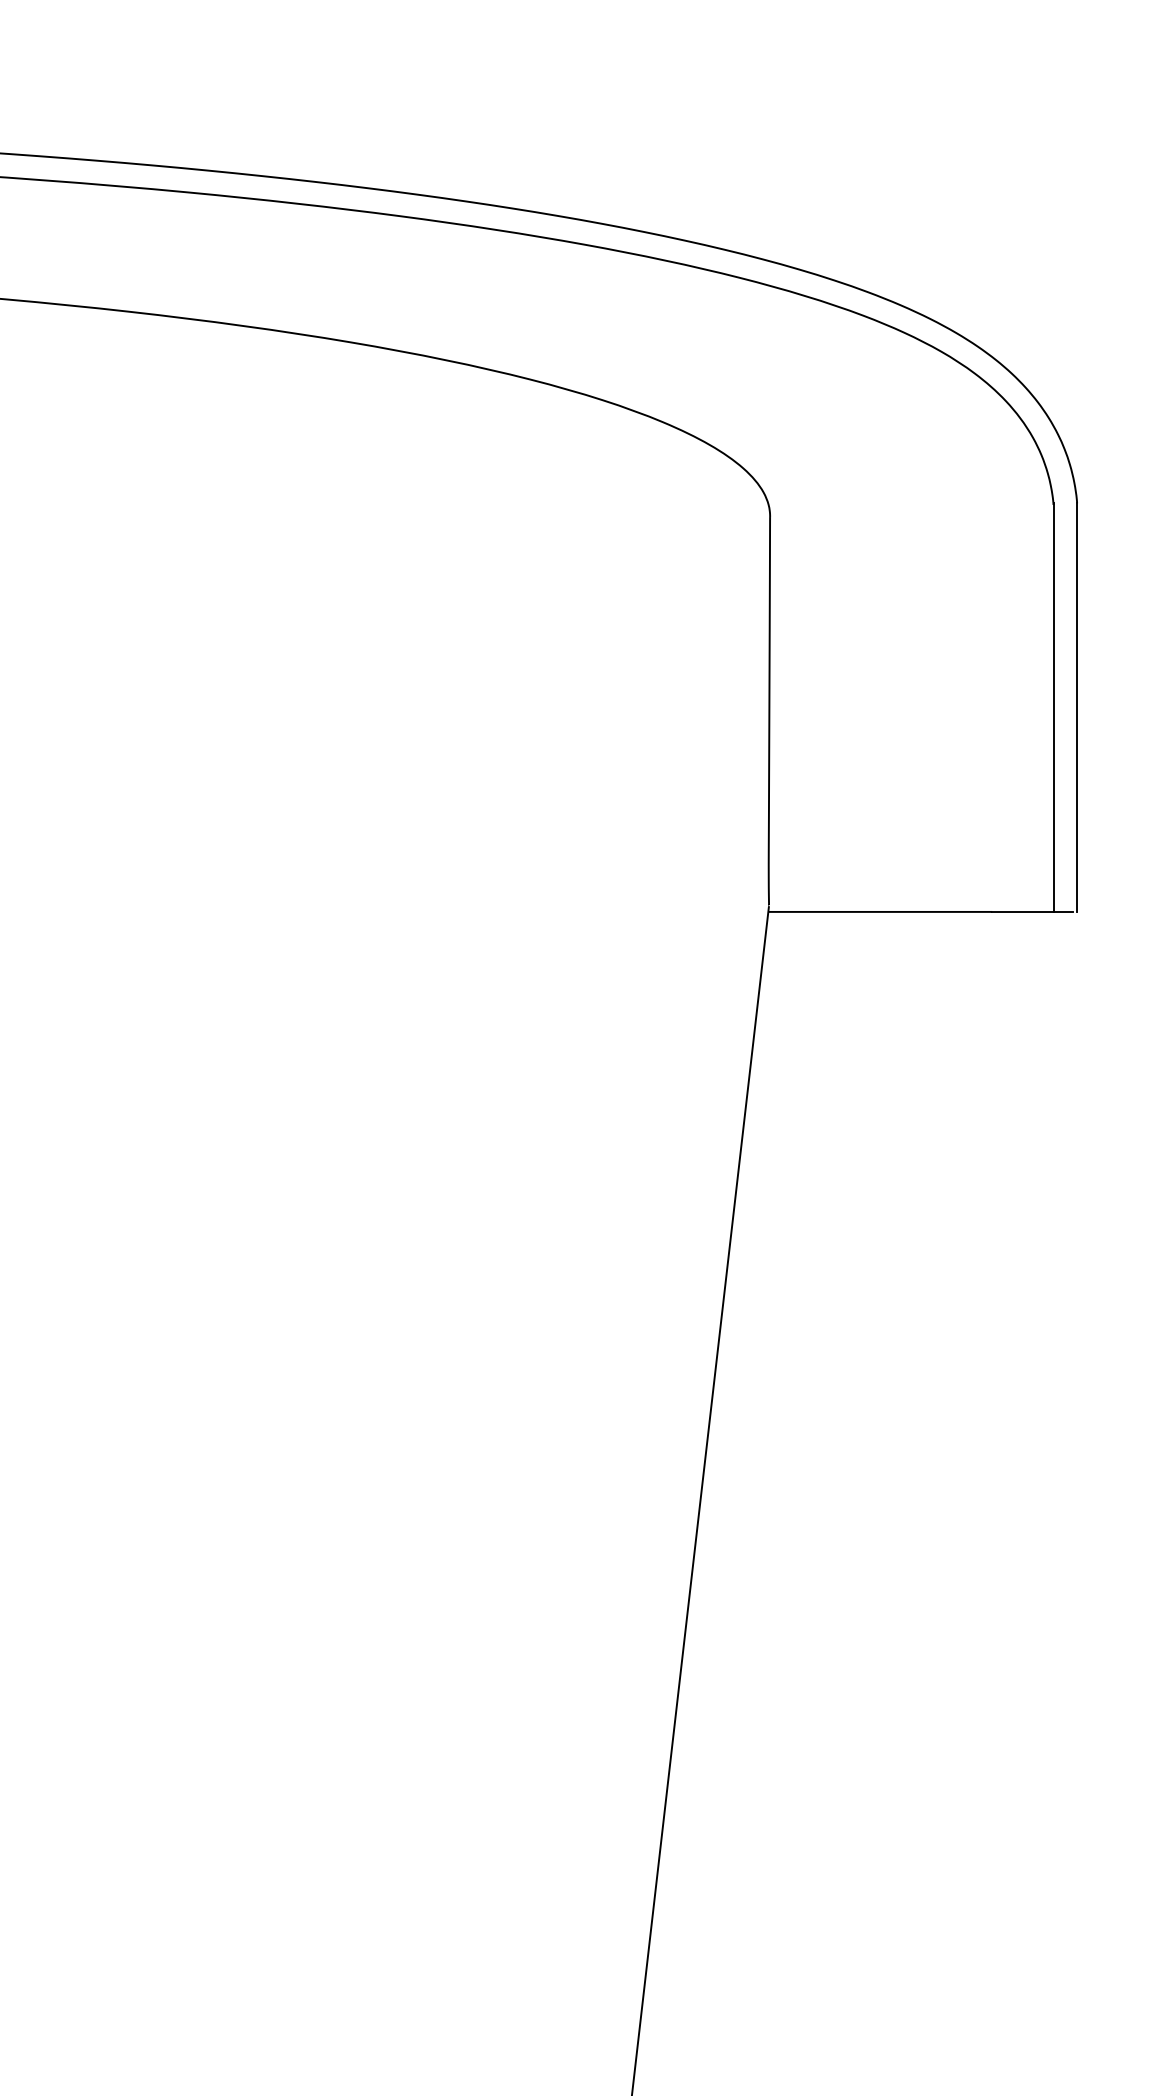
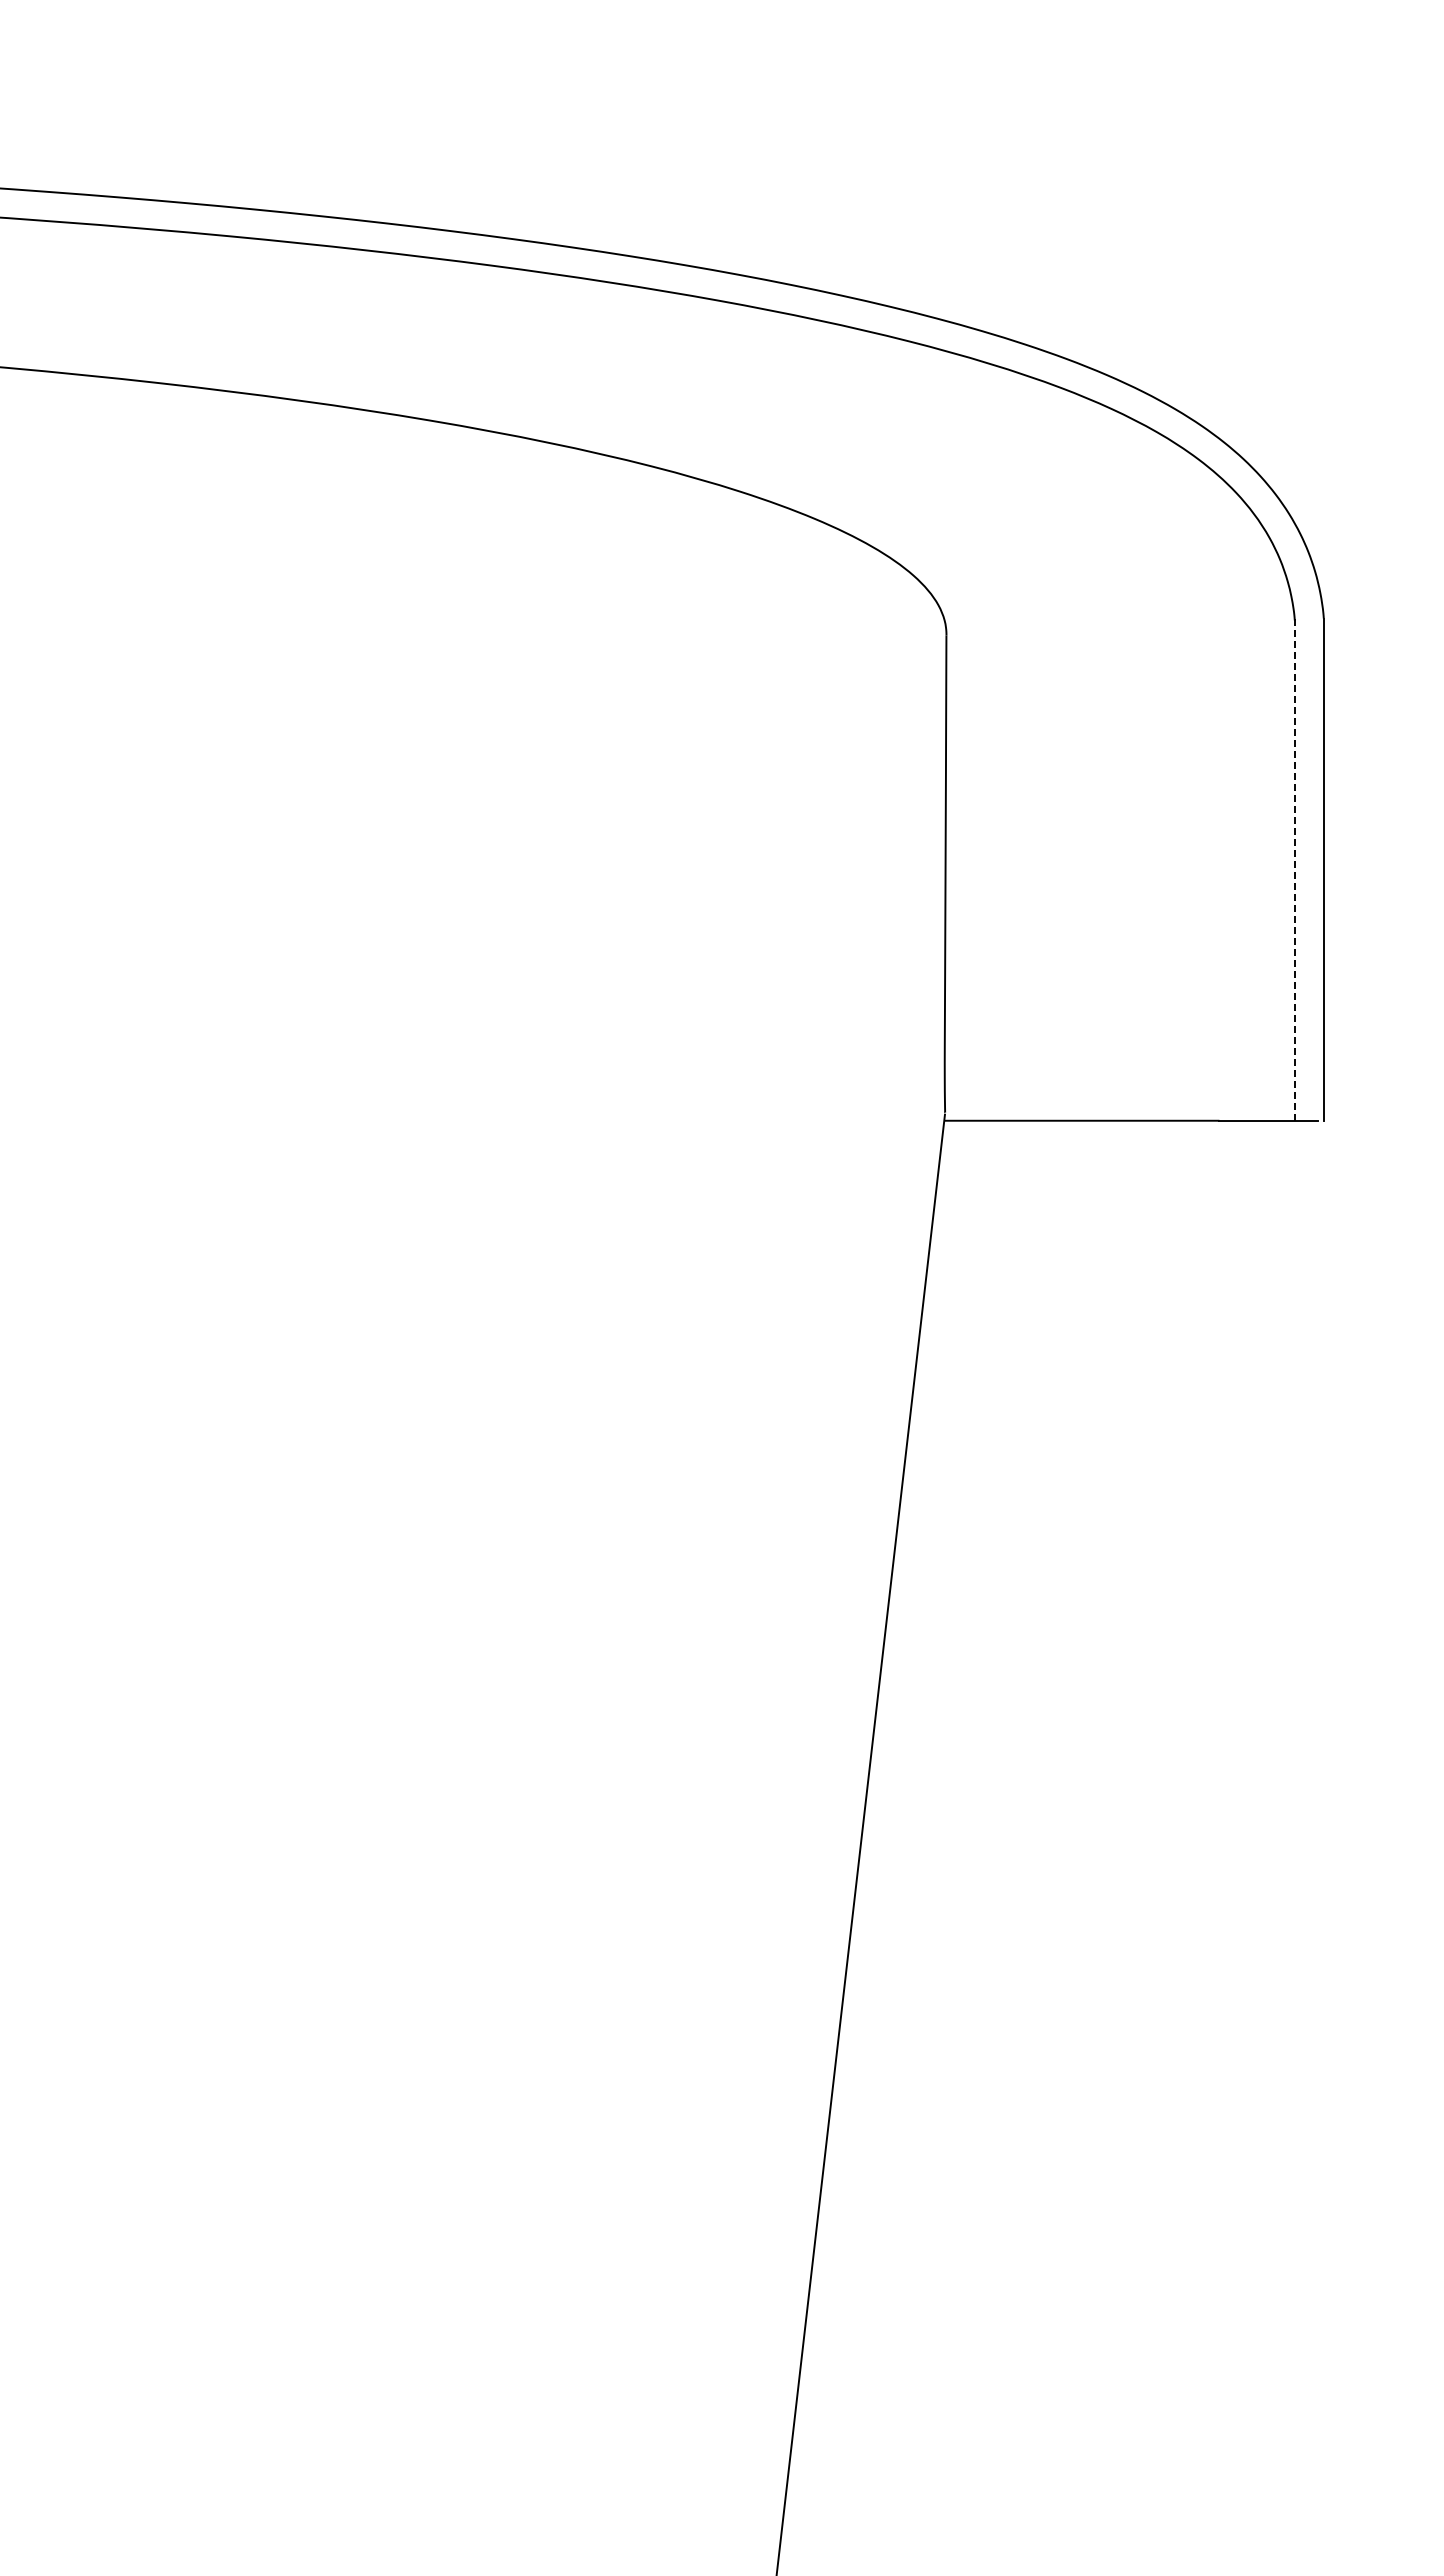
line: (1053, 708) -> (1294, 870), solid -> dashed

